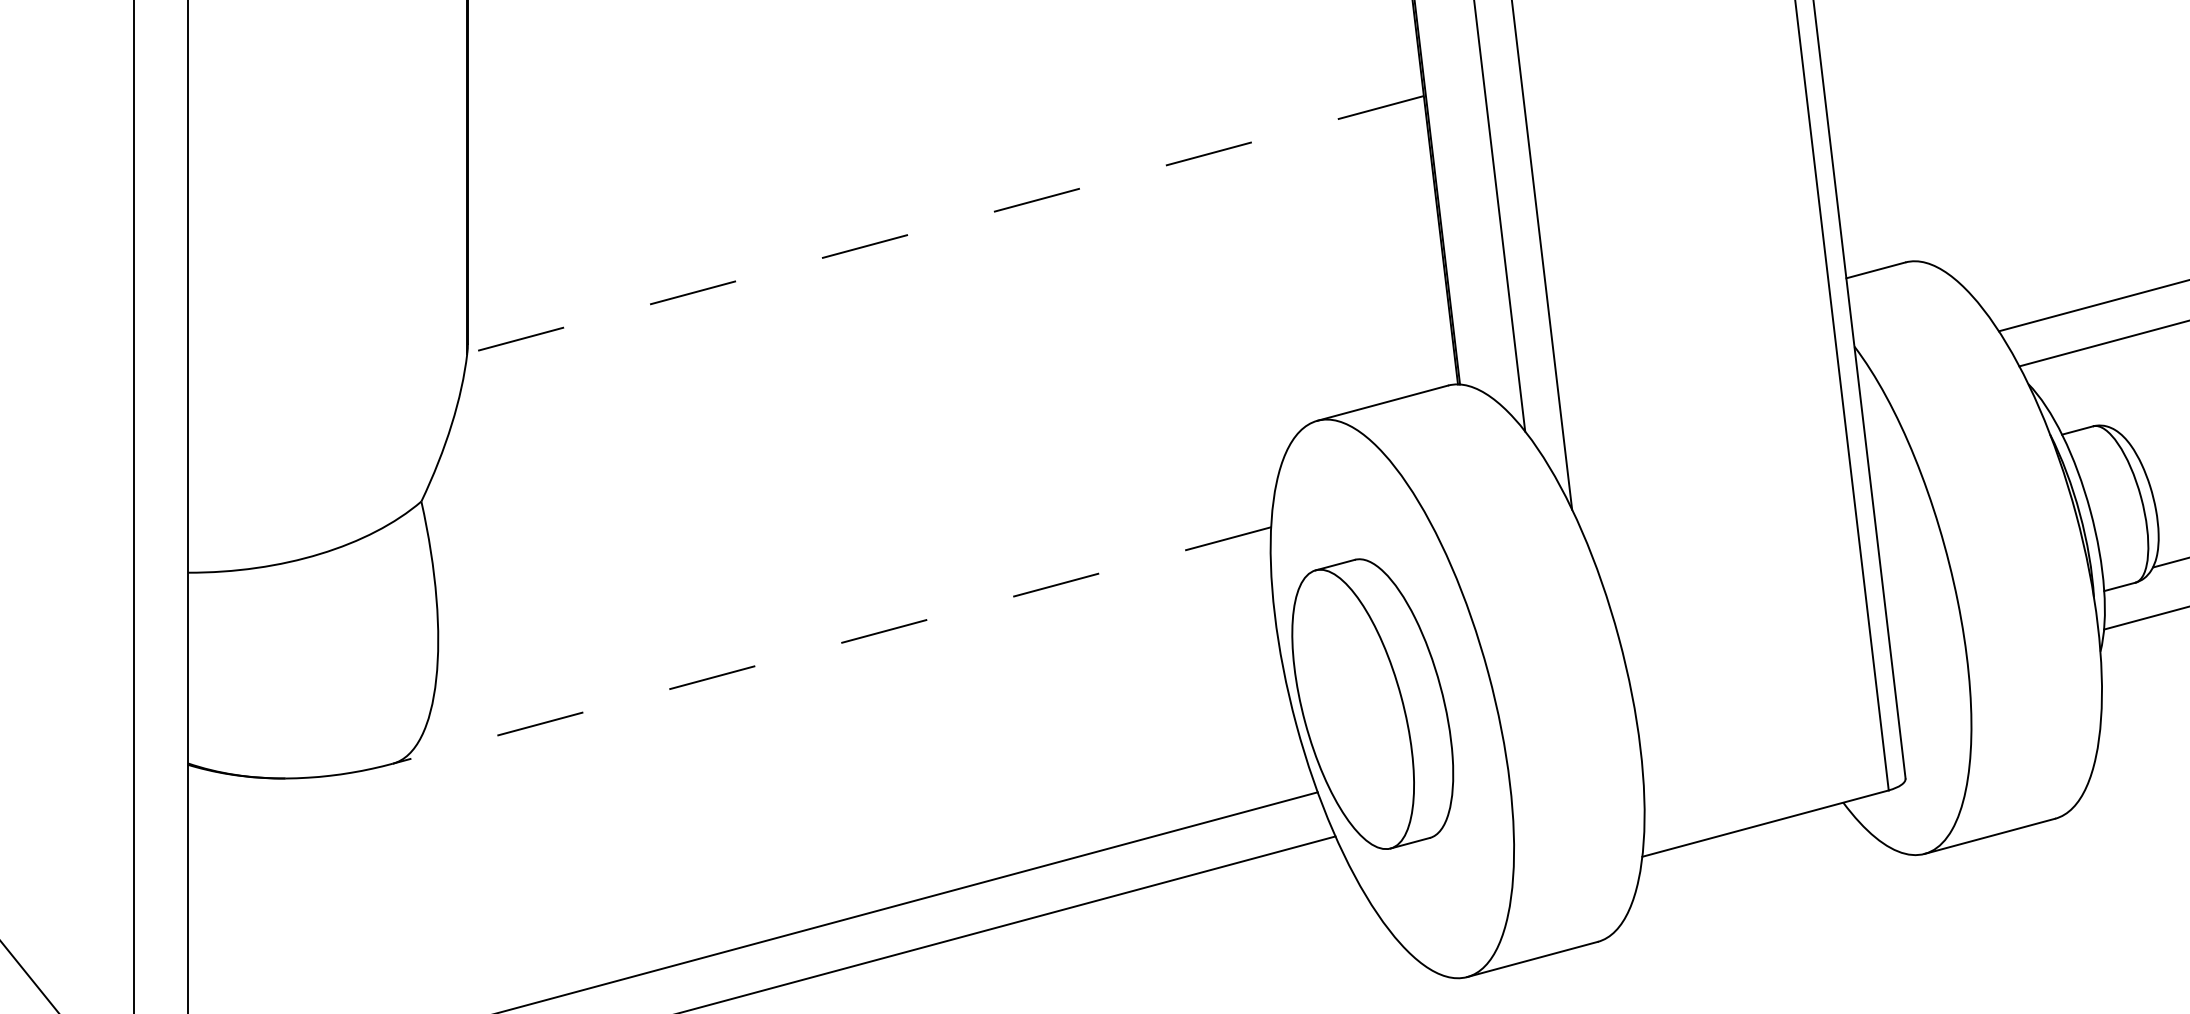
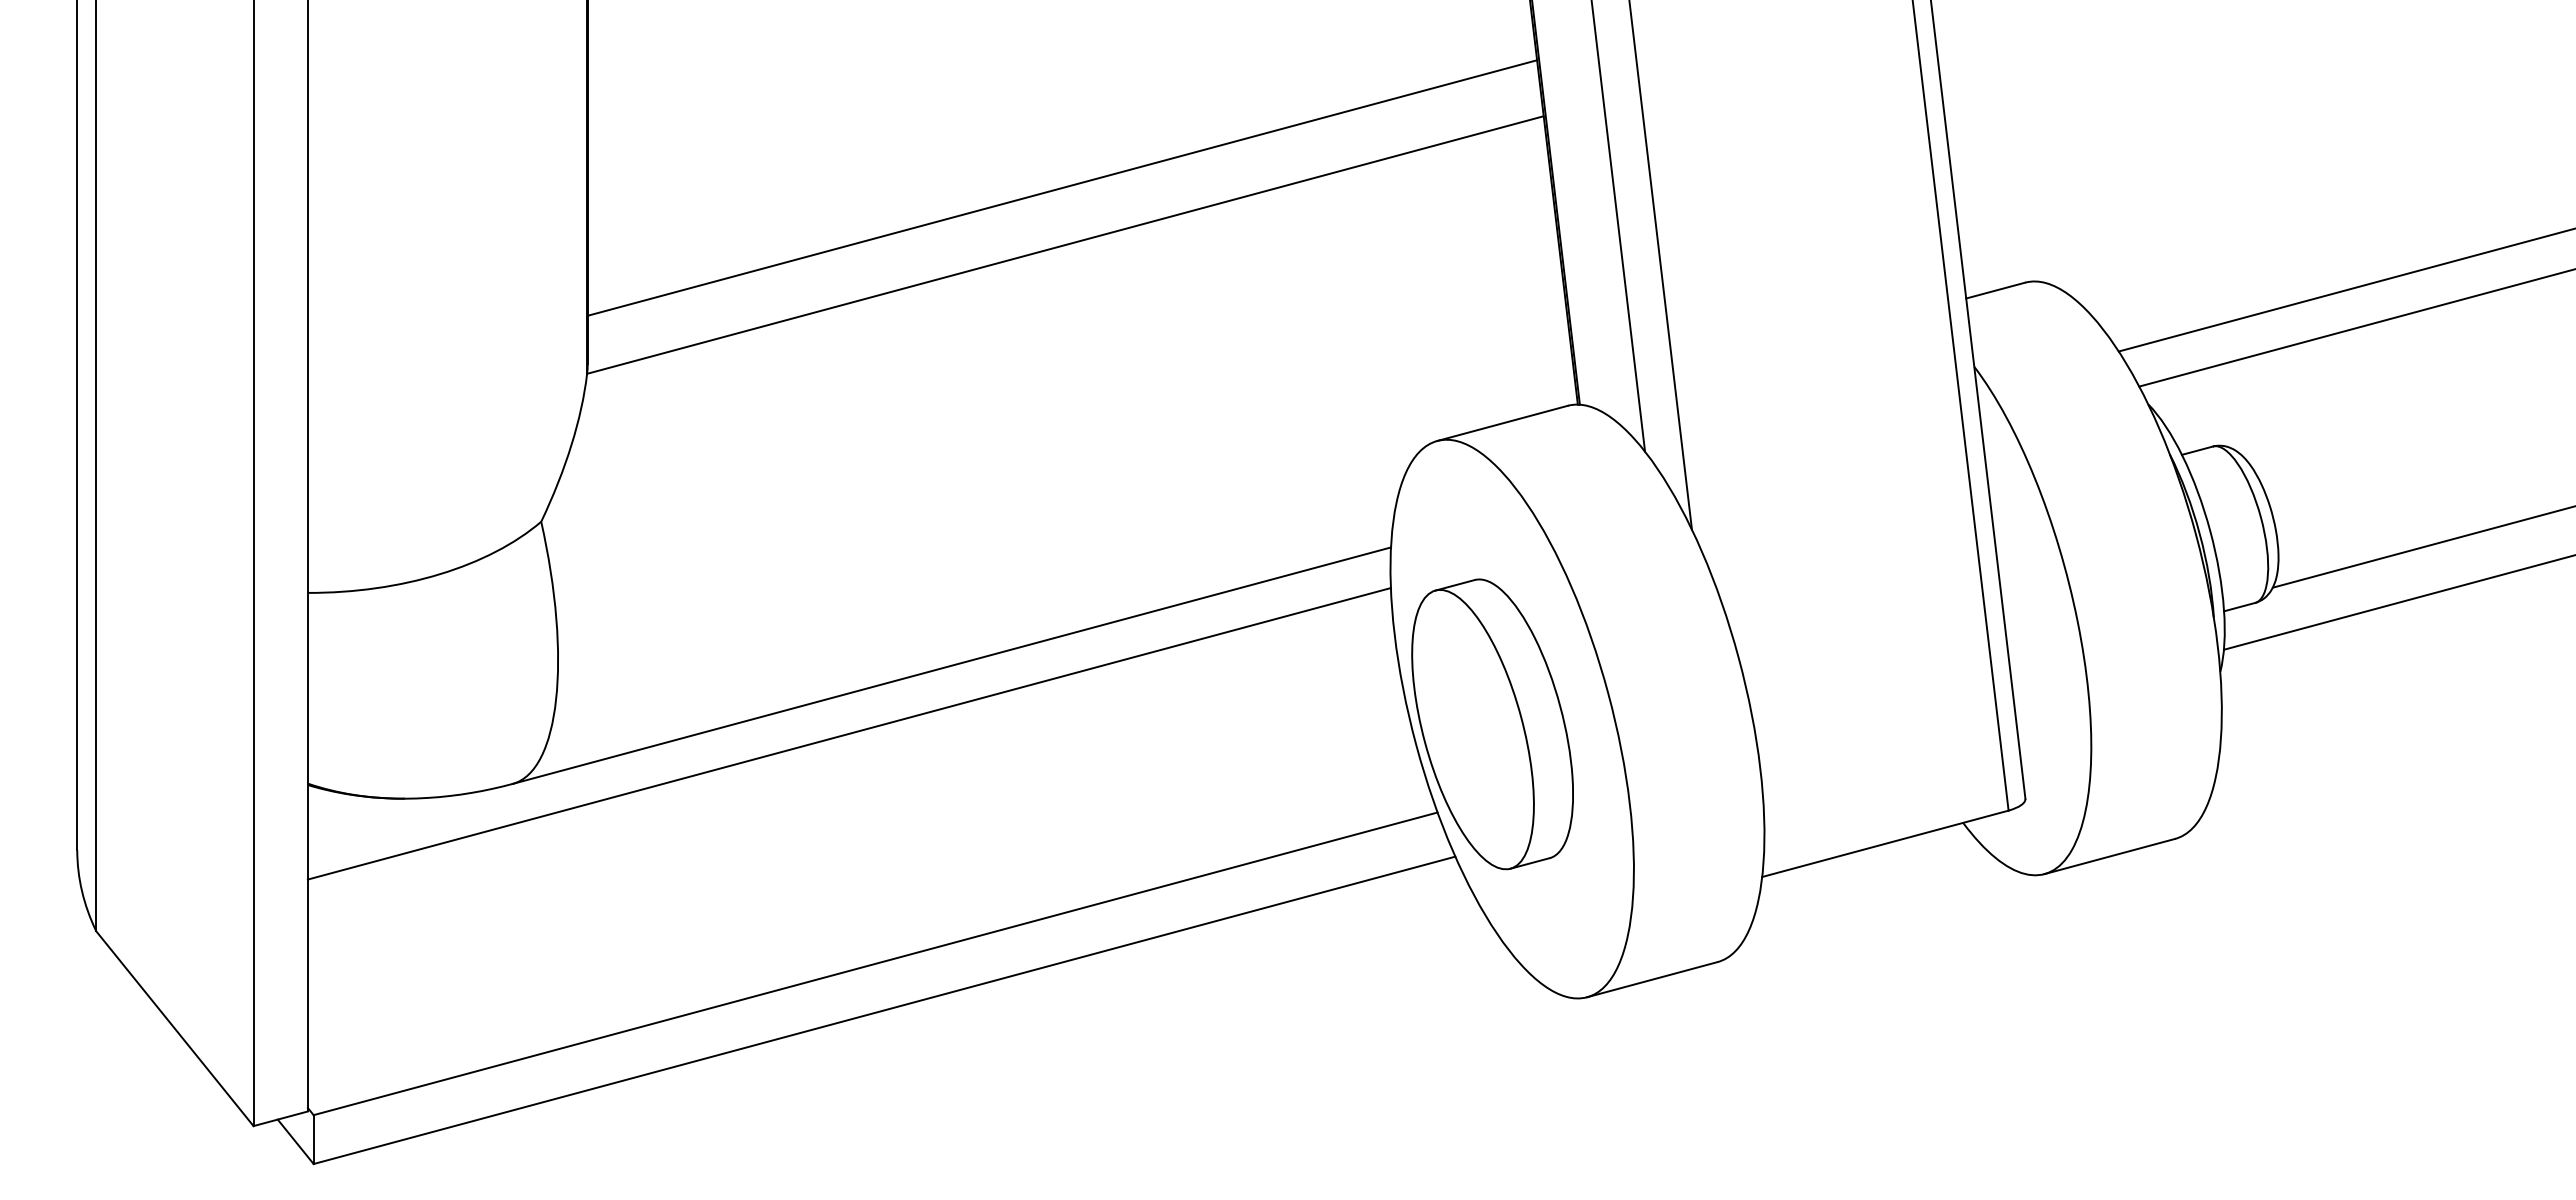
line: (942, 167) -> (1062, 187), added
line: (944, 225) -> (1064, 245), dashed -> solid
line: (831, 645) -> (951, 665), dashed -> solid
line: (728, 713) -> (848, 733), added

